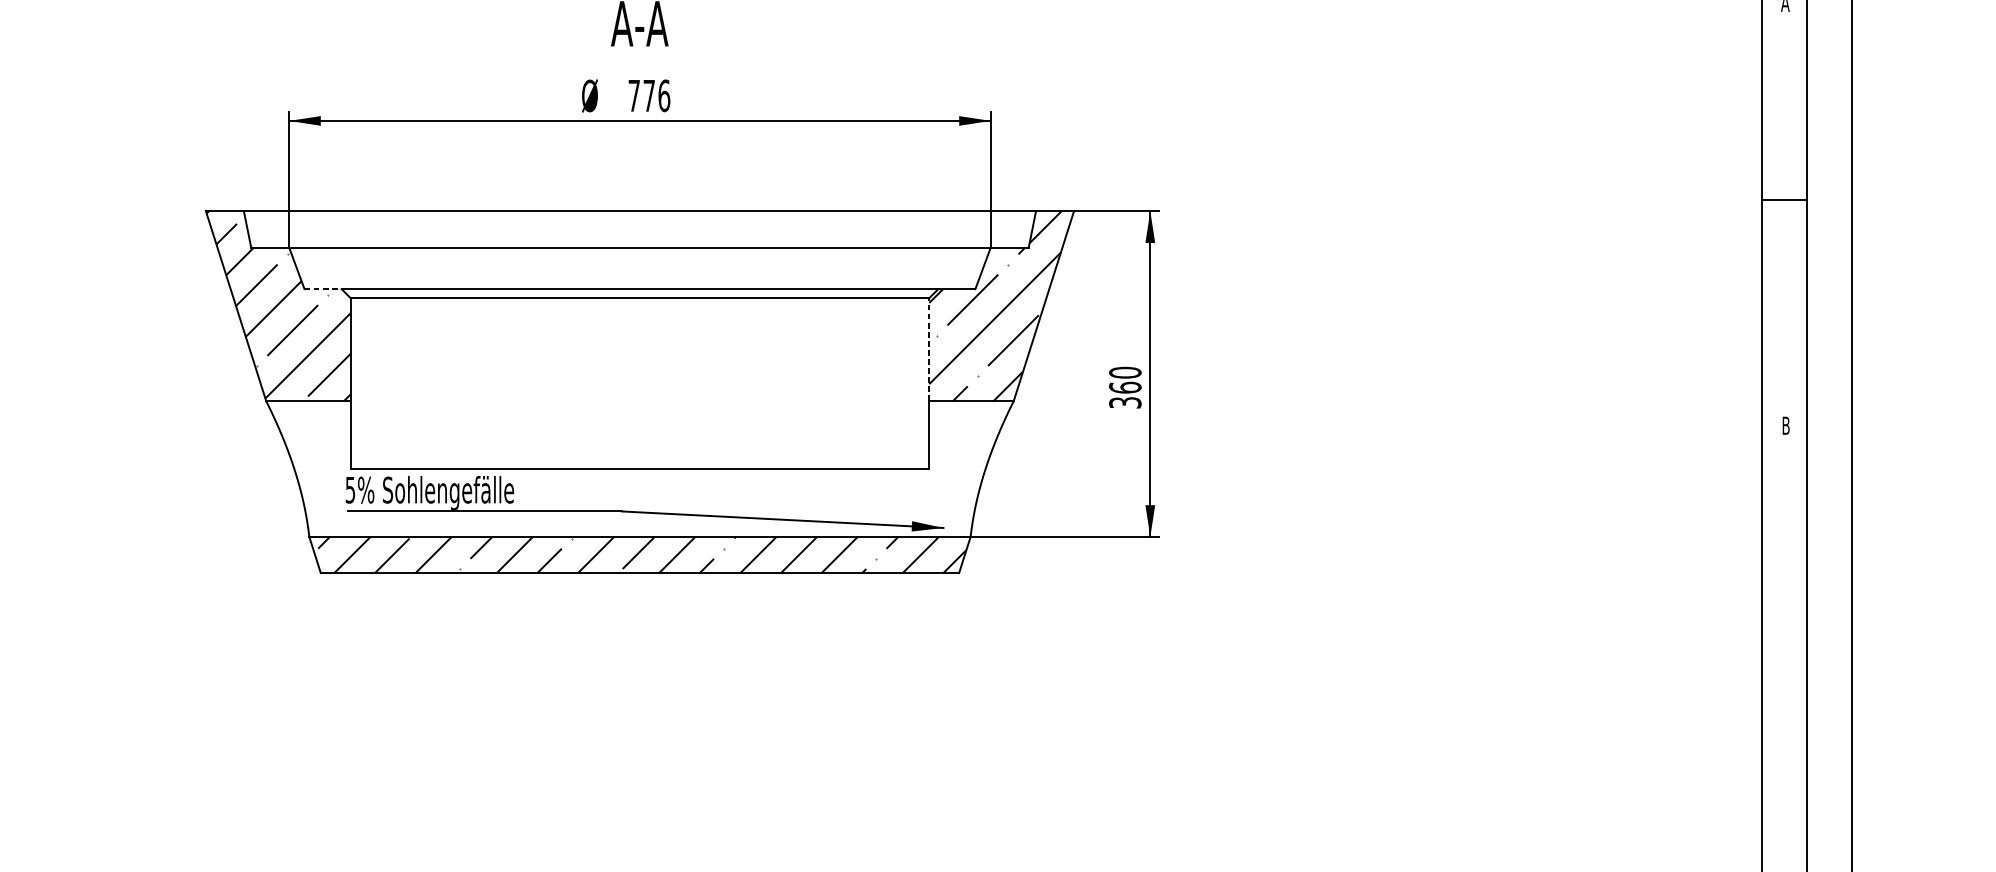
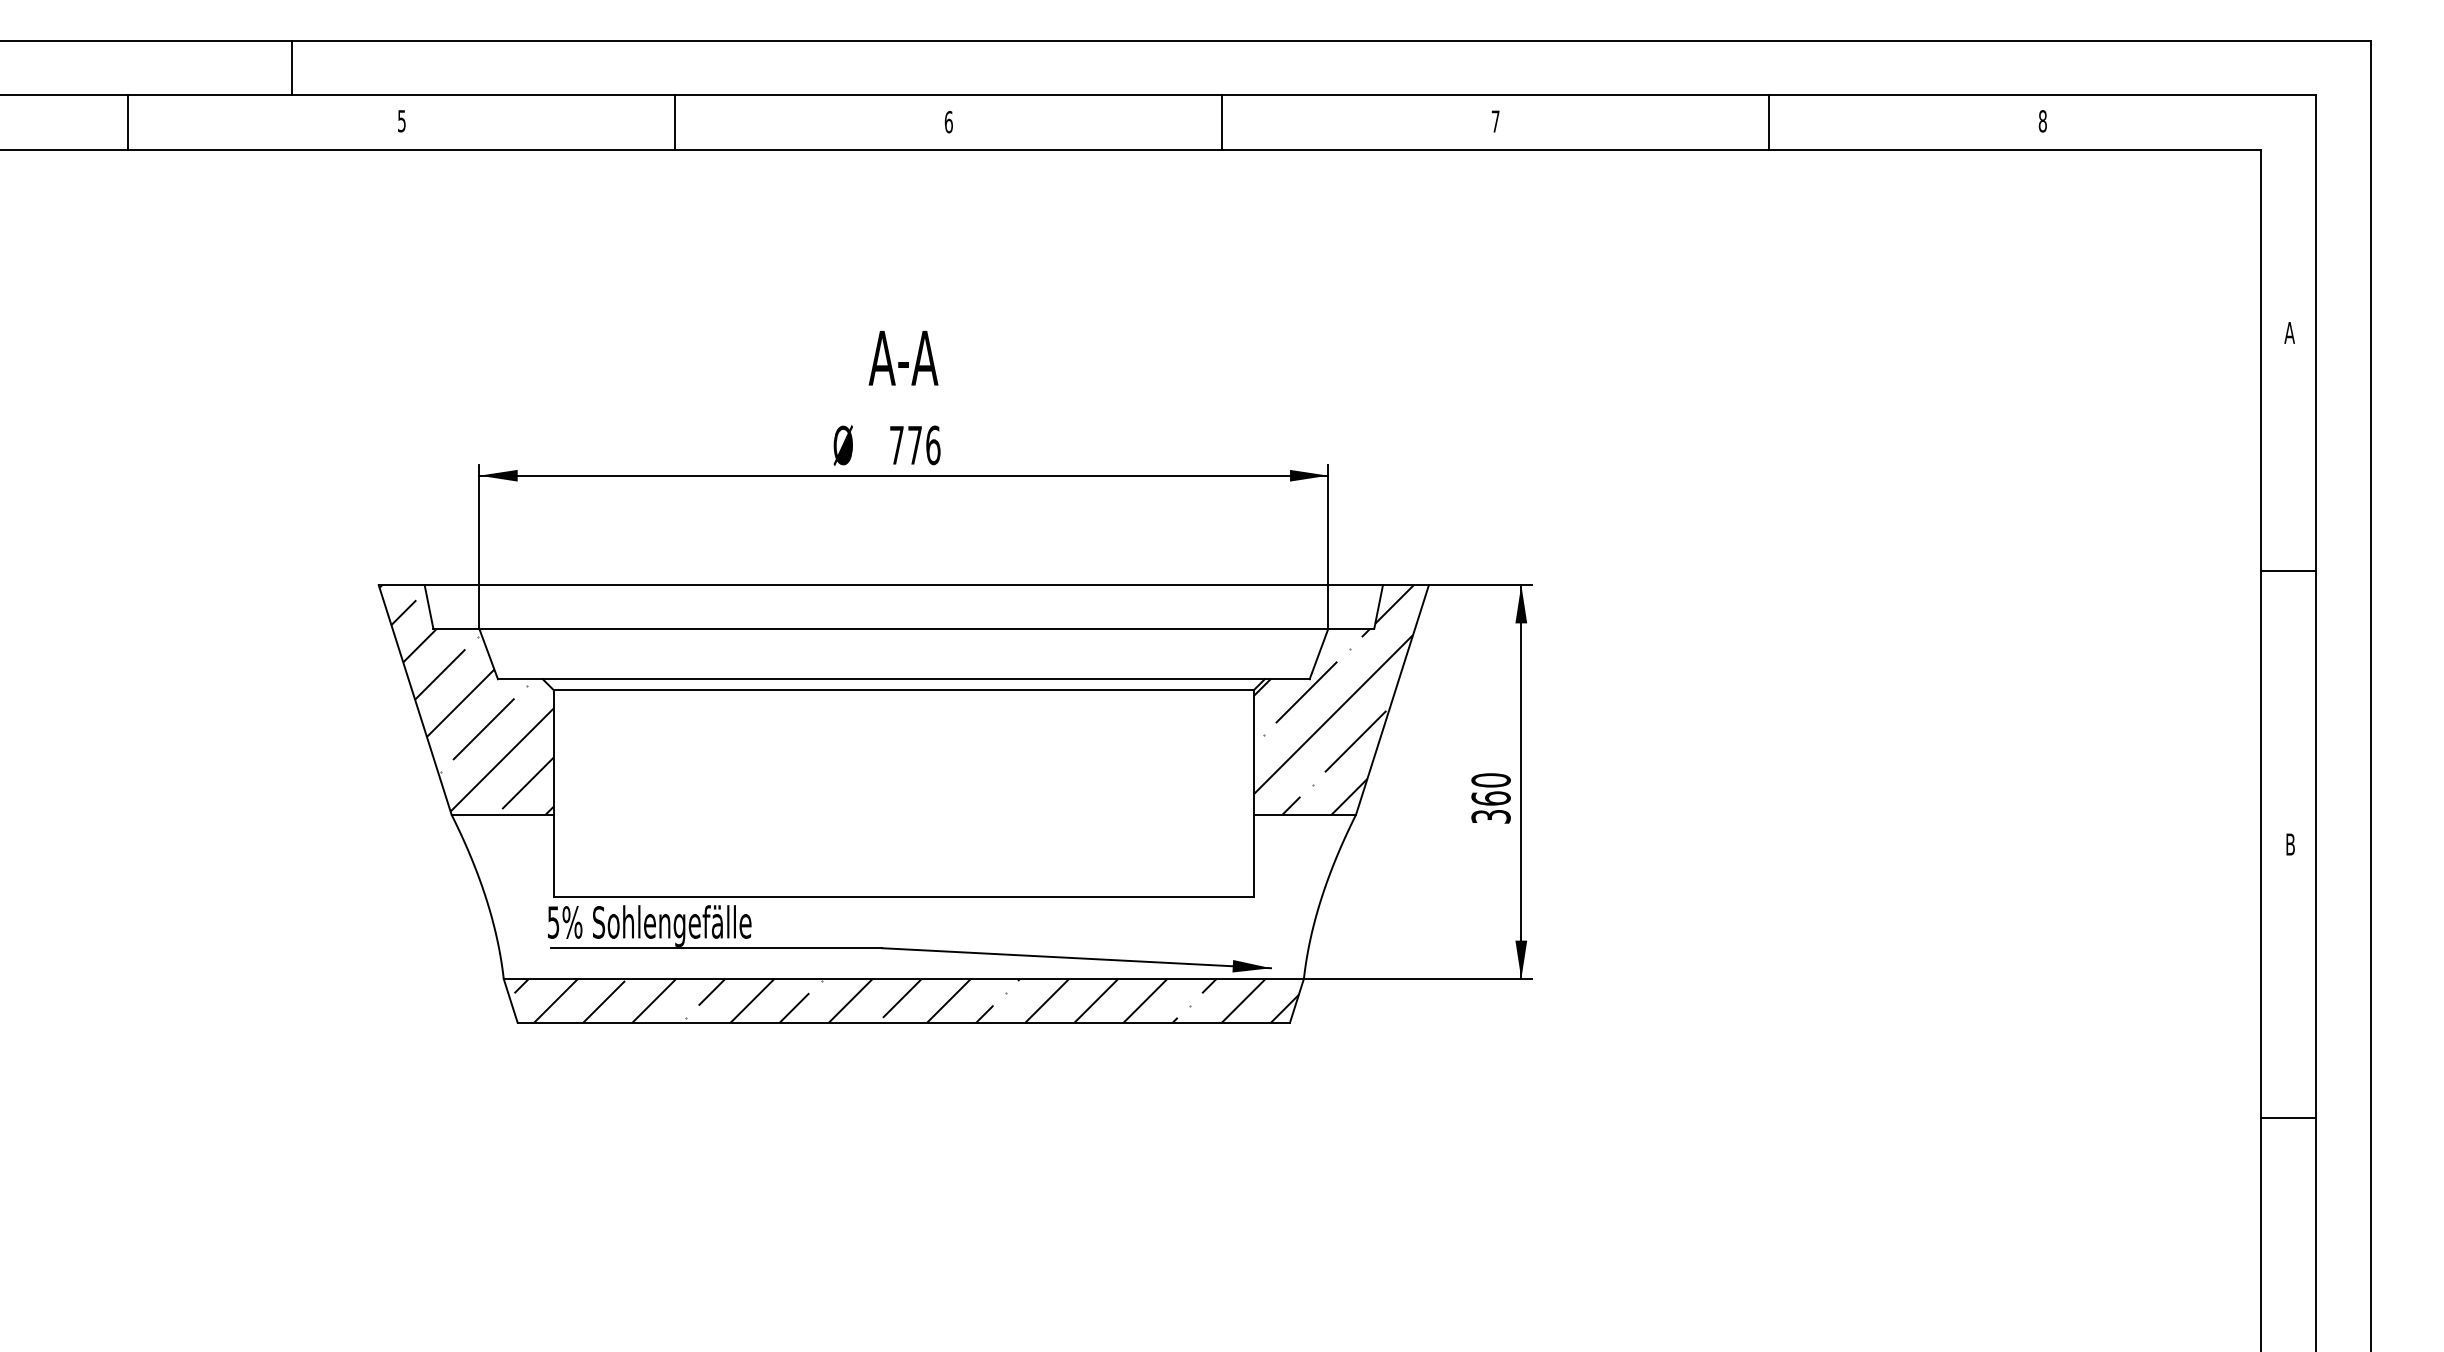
line: (323, 289) -> (520, 679), dashed -> solid
line: (928, 349) -> (1253, 752), dashed -> solid
line: (1784, 652) -> (2288, 1118), added

